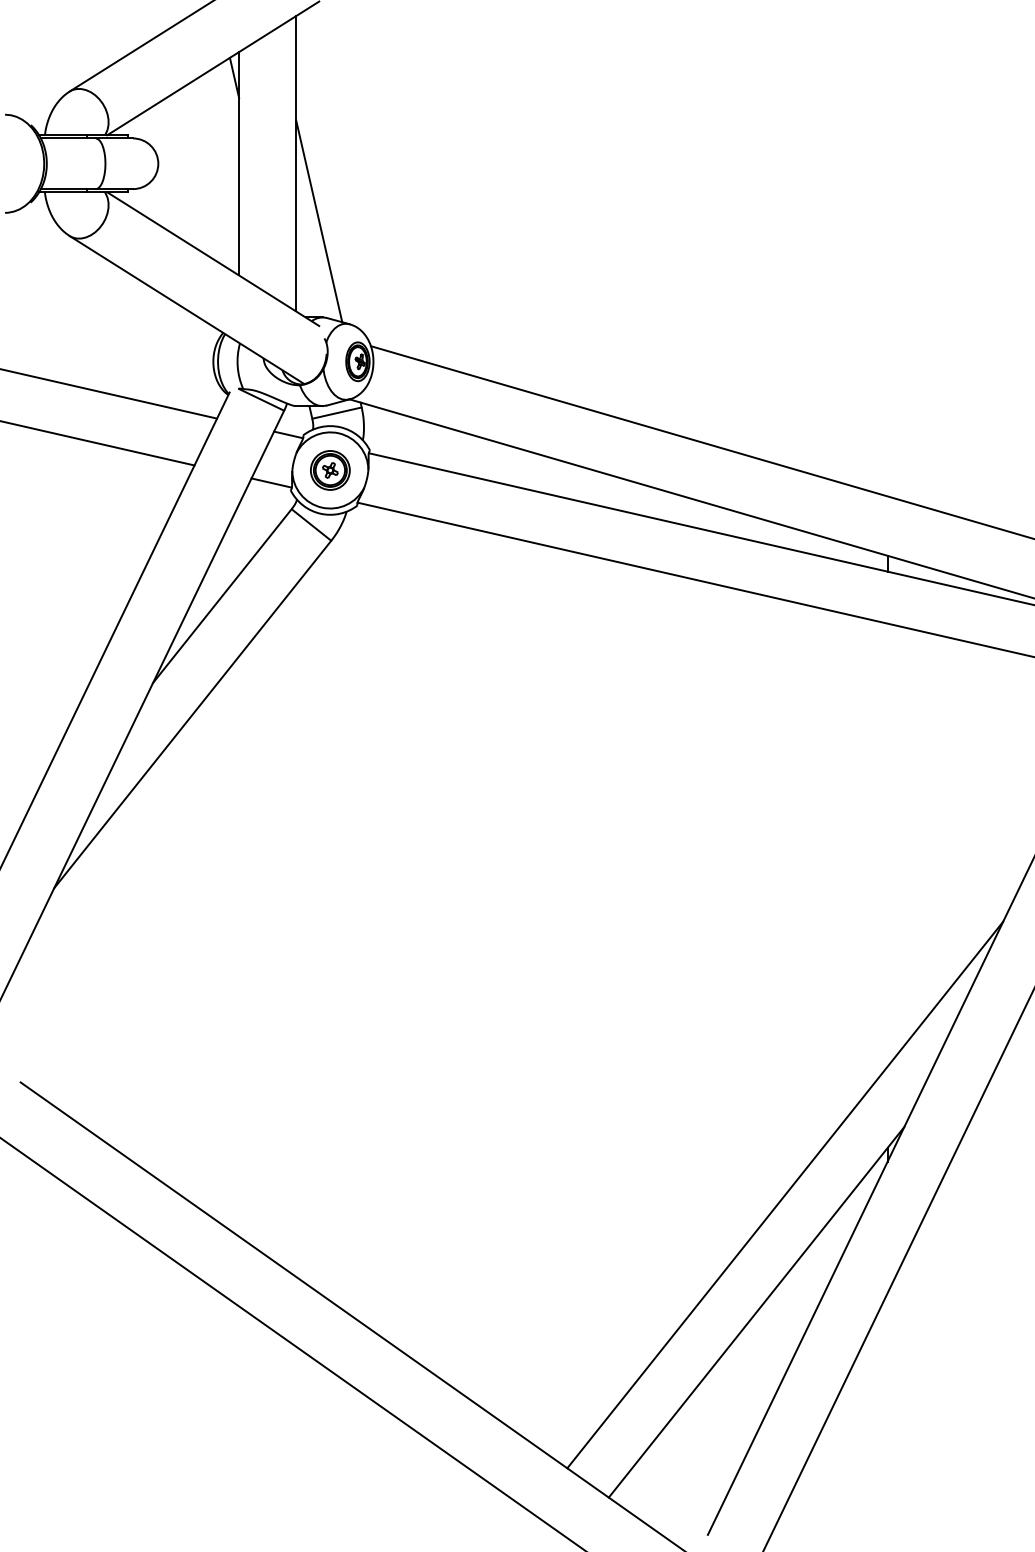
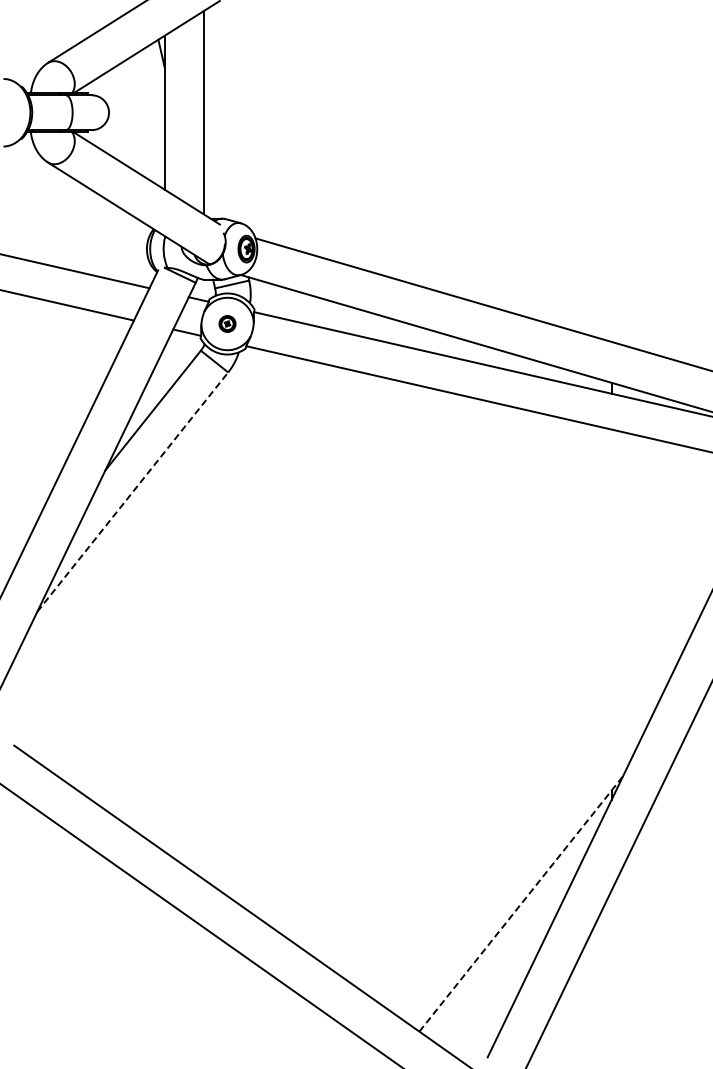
line: (318, 220) -> (219, 151), removed
part: (330, 469) -> (227, 323), size x0.6
line: (193, 713) -> (133, 491), solid -> dashed
line: (784, 1194) -> (540, 822), removed
line: (756, 1311) -> (521, 903), solid -> dashed

